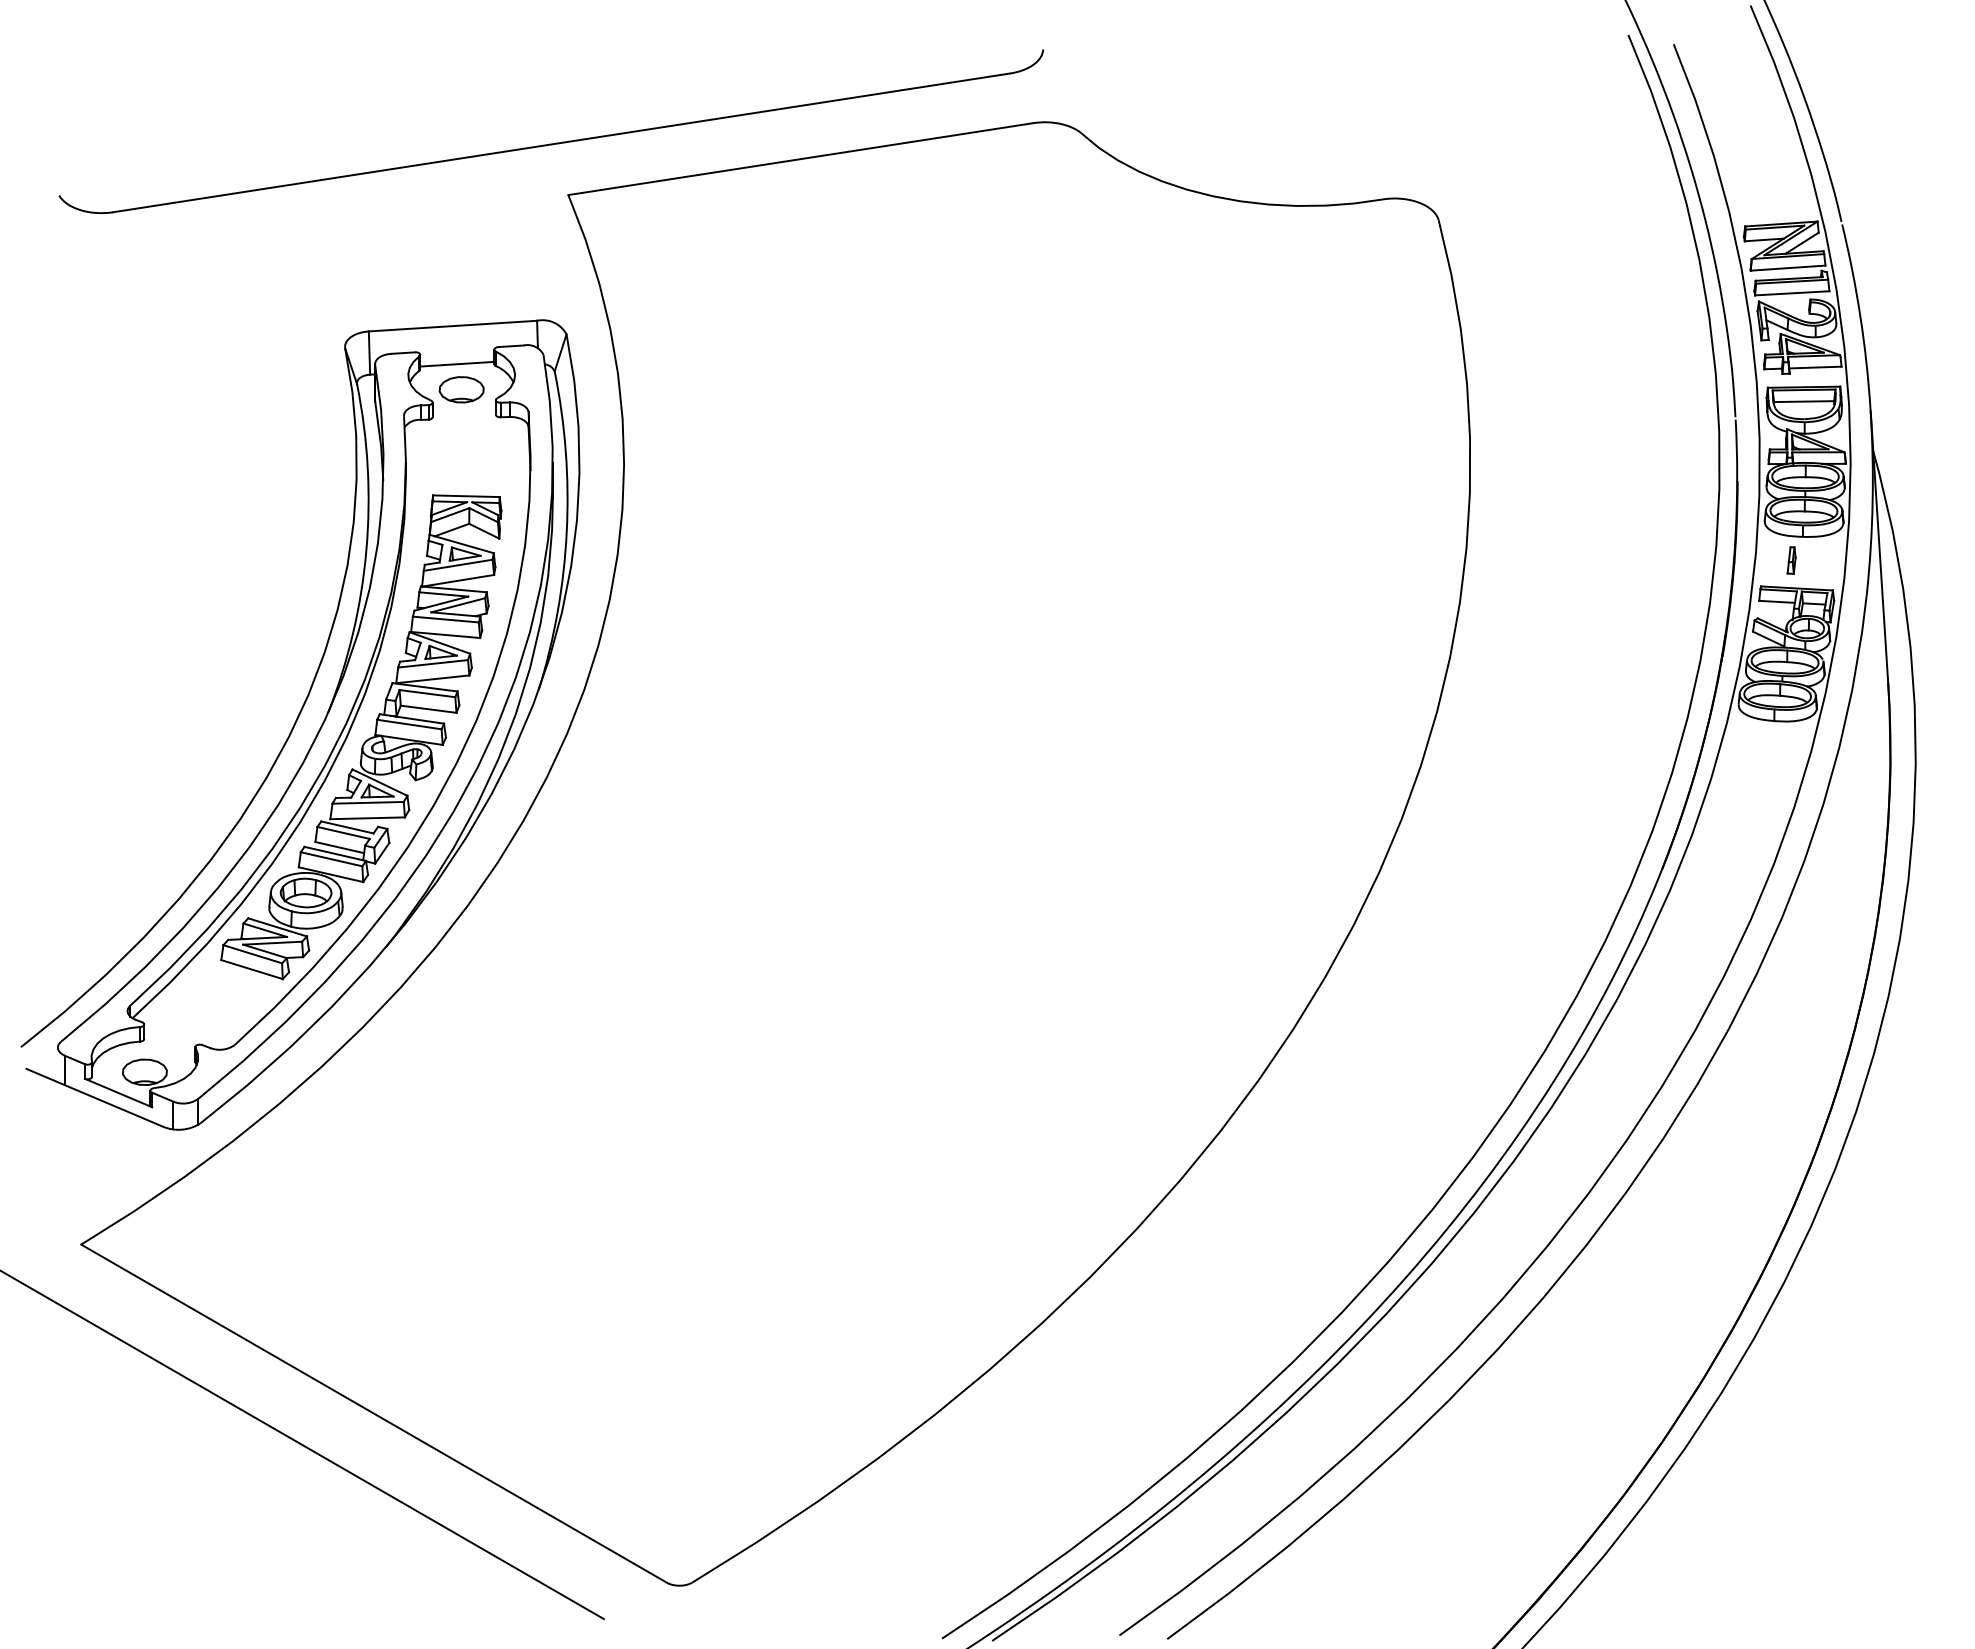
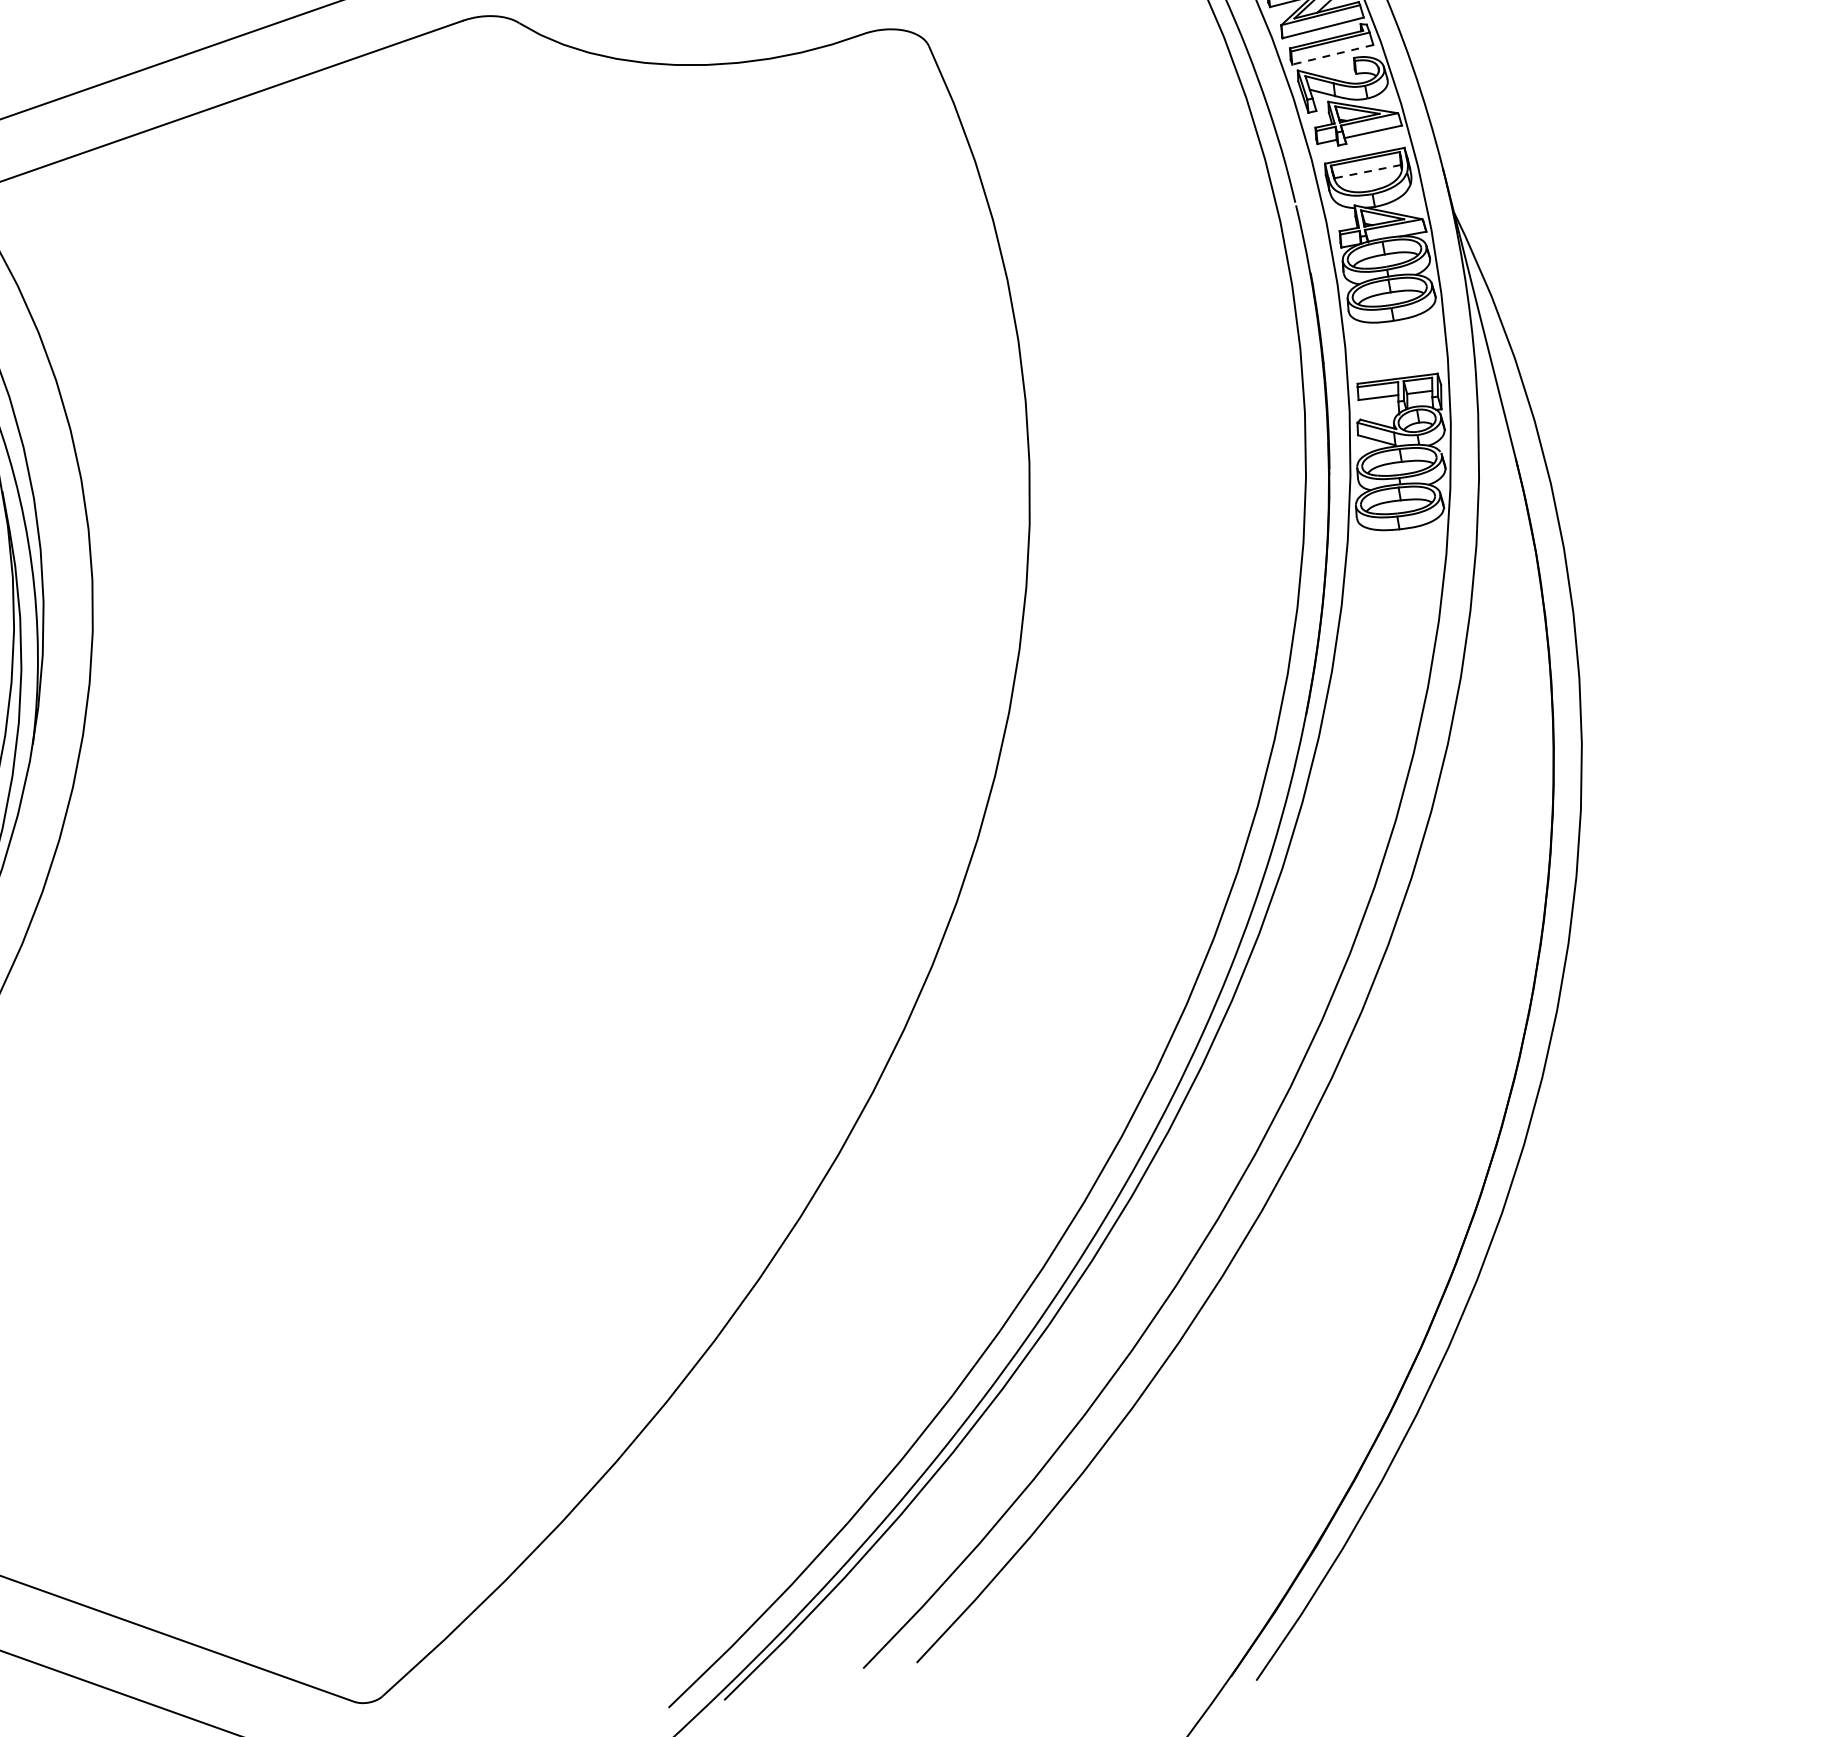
line: (1791, 293) -> (1332, 55), solid -> dashed
line: (1803, 401) -> (1367, 171), solid -> dashed
part: (1791, 560) -> (1385, 349), removed

